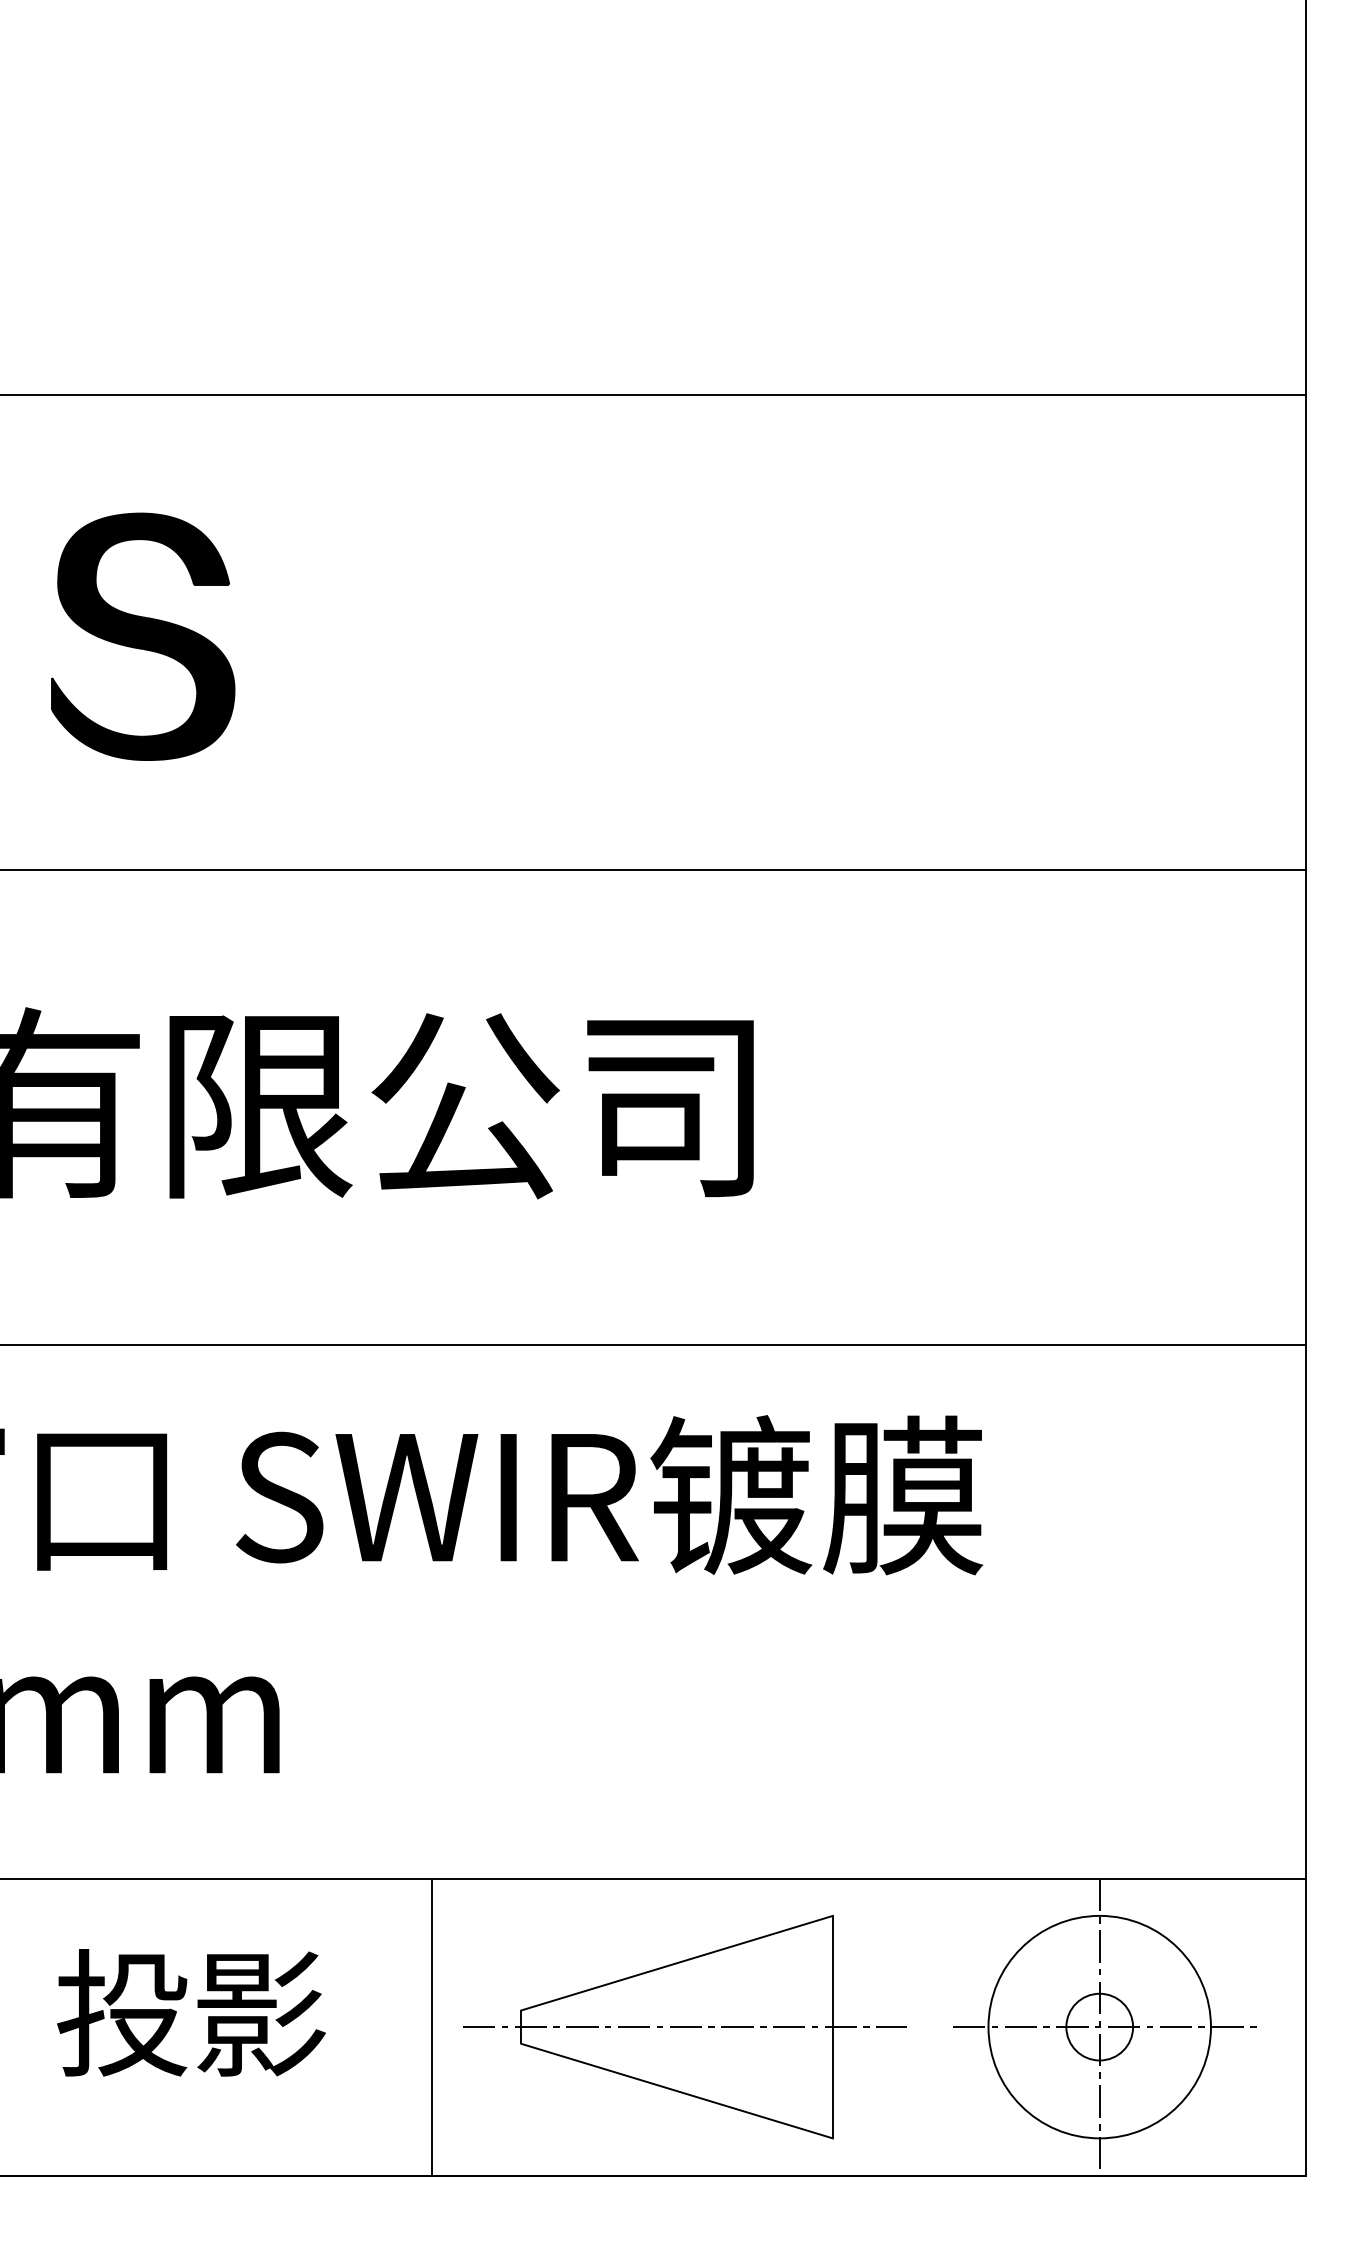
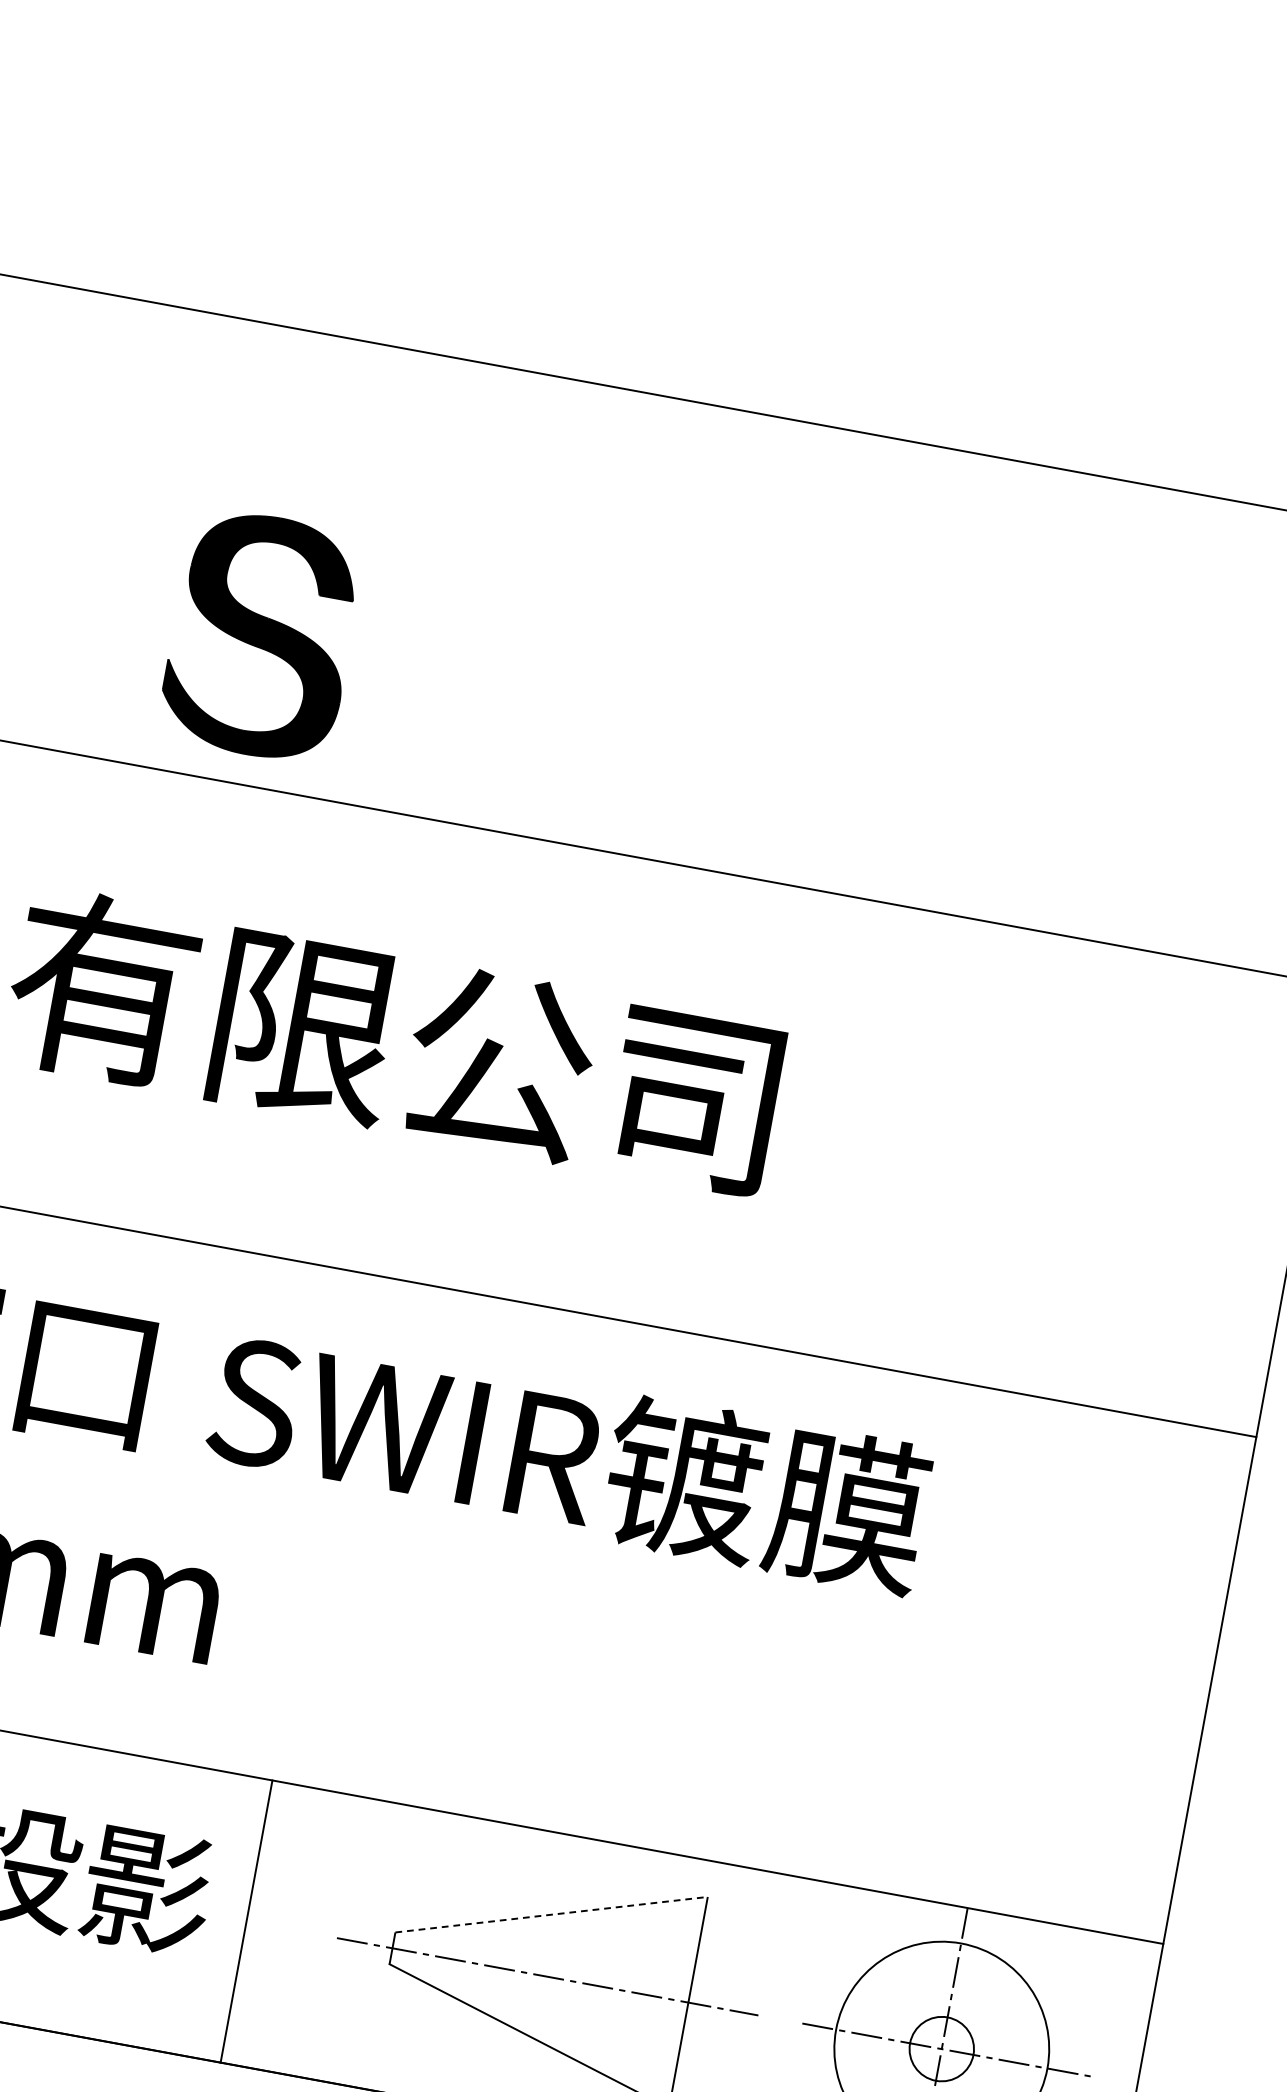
part: (143, 636) -> (262, 635), moved
line: (677, 1963) -> (551, 1915), solid -> dashed
line: (431, 2026) -> (246, 1920), moved

